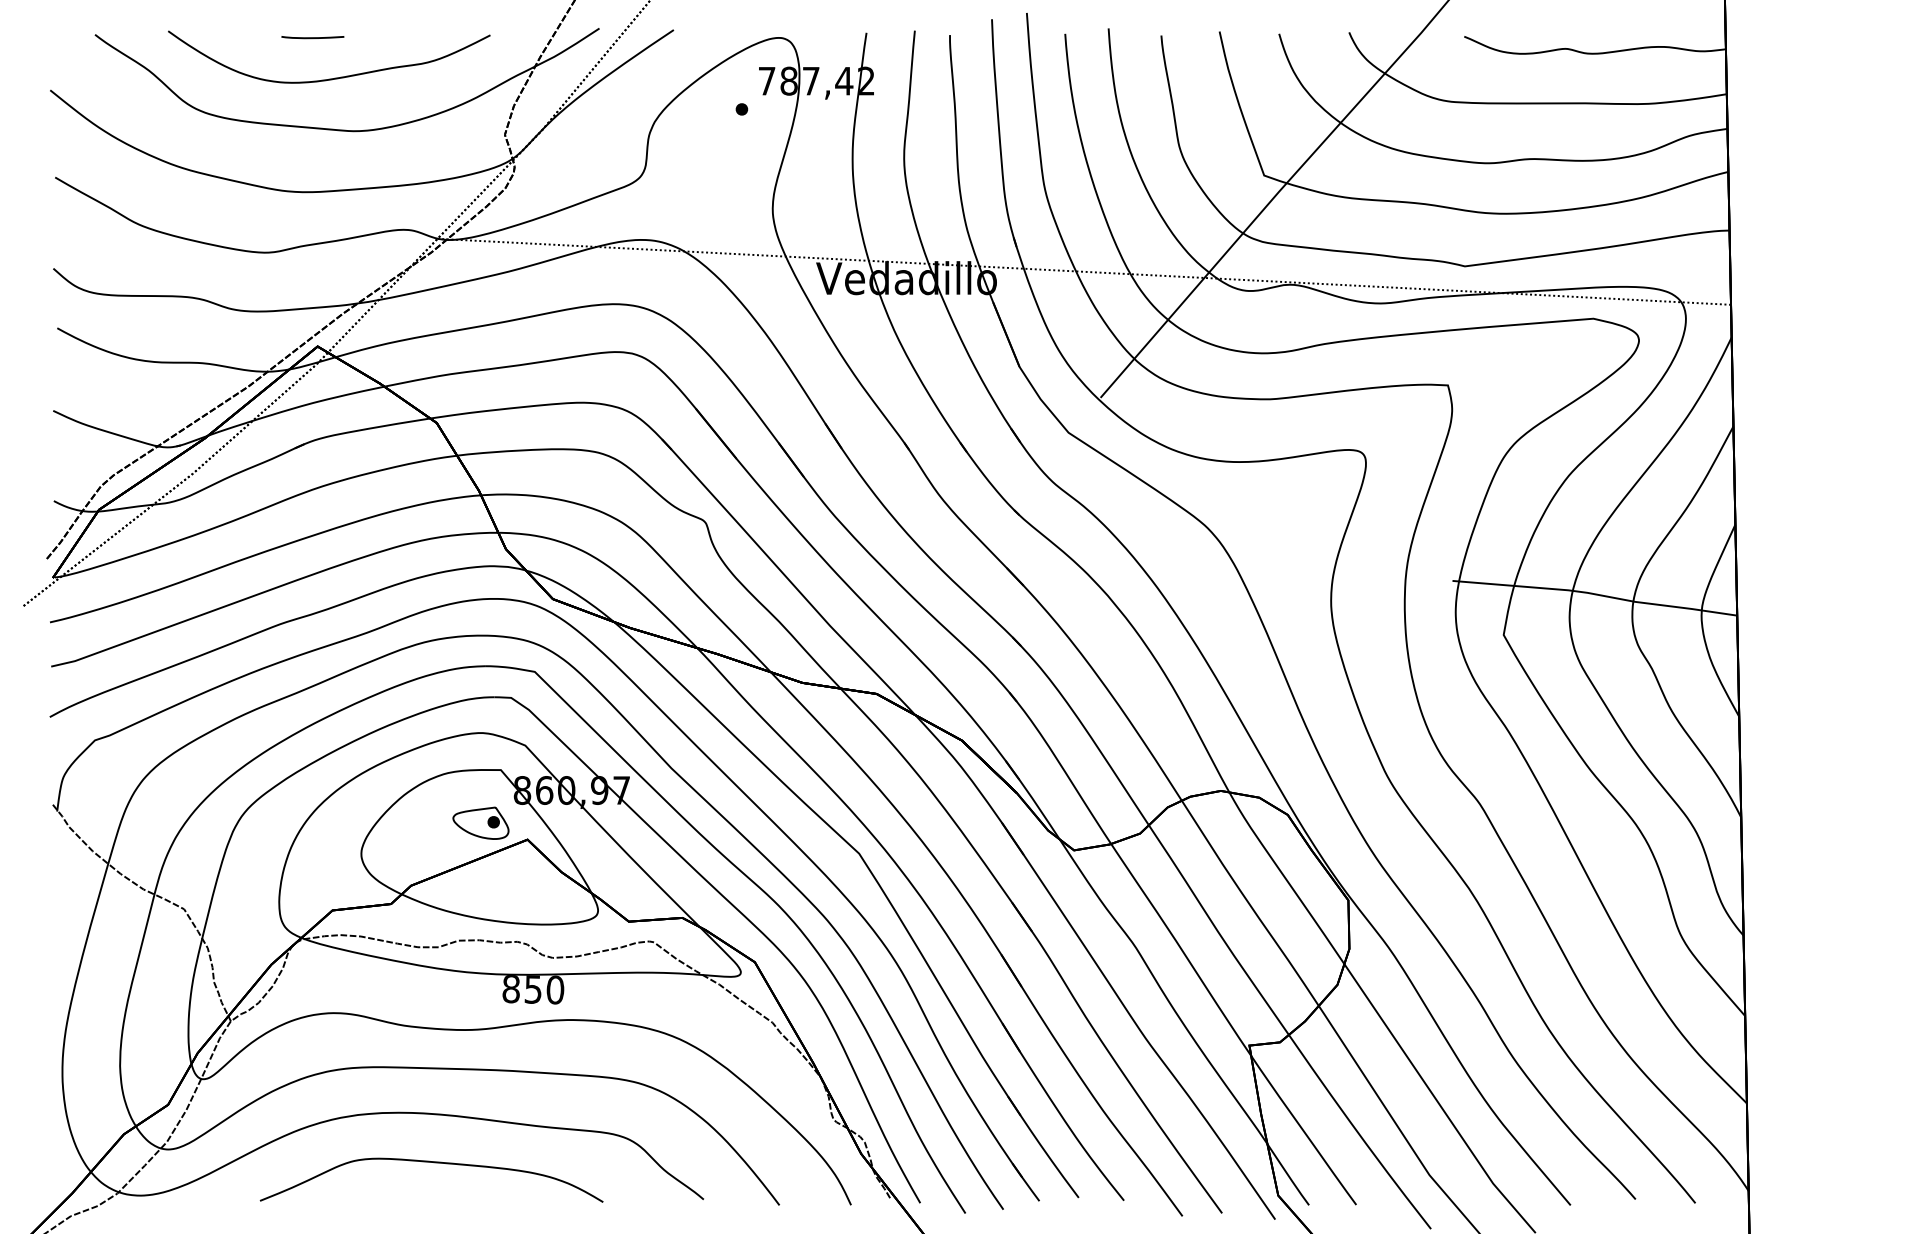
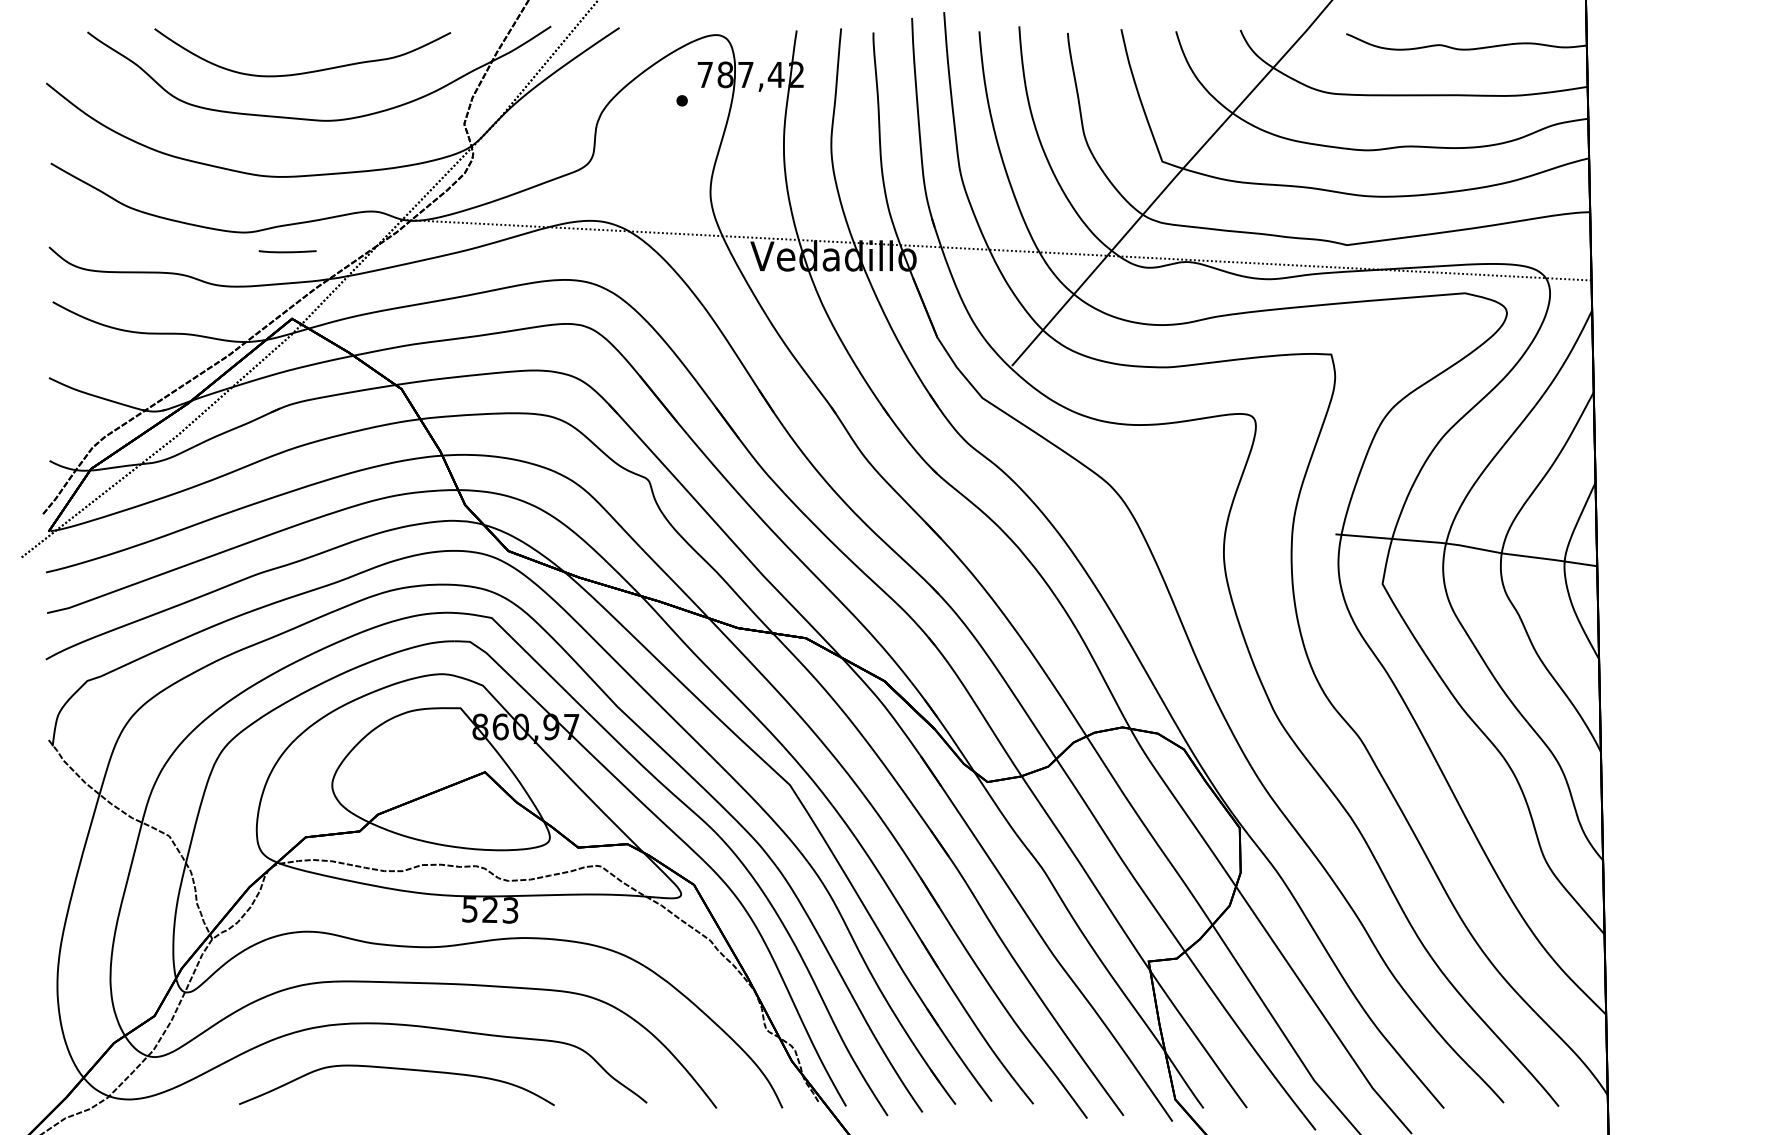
curve: (312, 37) -> (287, 251), moved
part: (480, 822) -> (441, 756), removed
text: (533, 989) -> (490, 909), 850 -> 523

